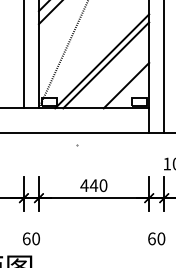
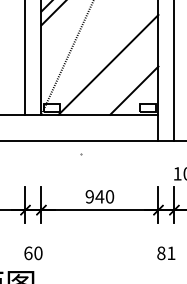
line: (106, 65) -> (113, 69), removed
text: (84, 185) -> (89, 196), 440 -> 940
text: (156, 238) -> (166, 252), 60 -> 81

